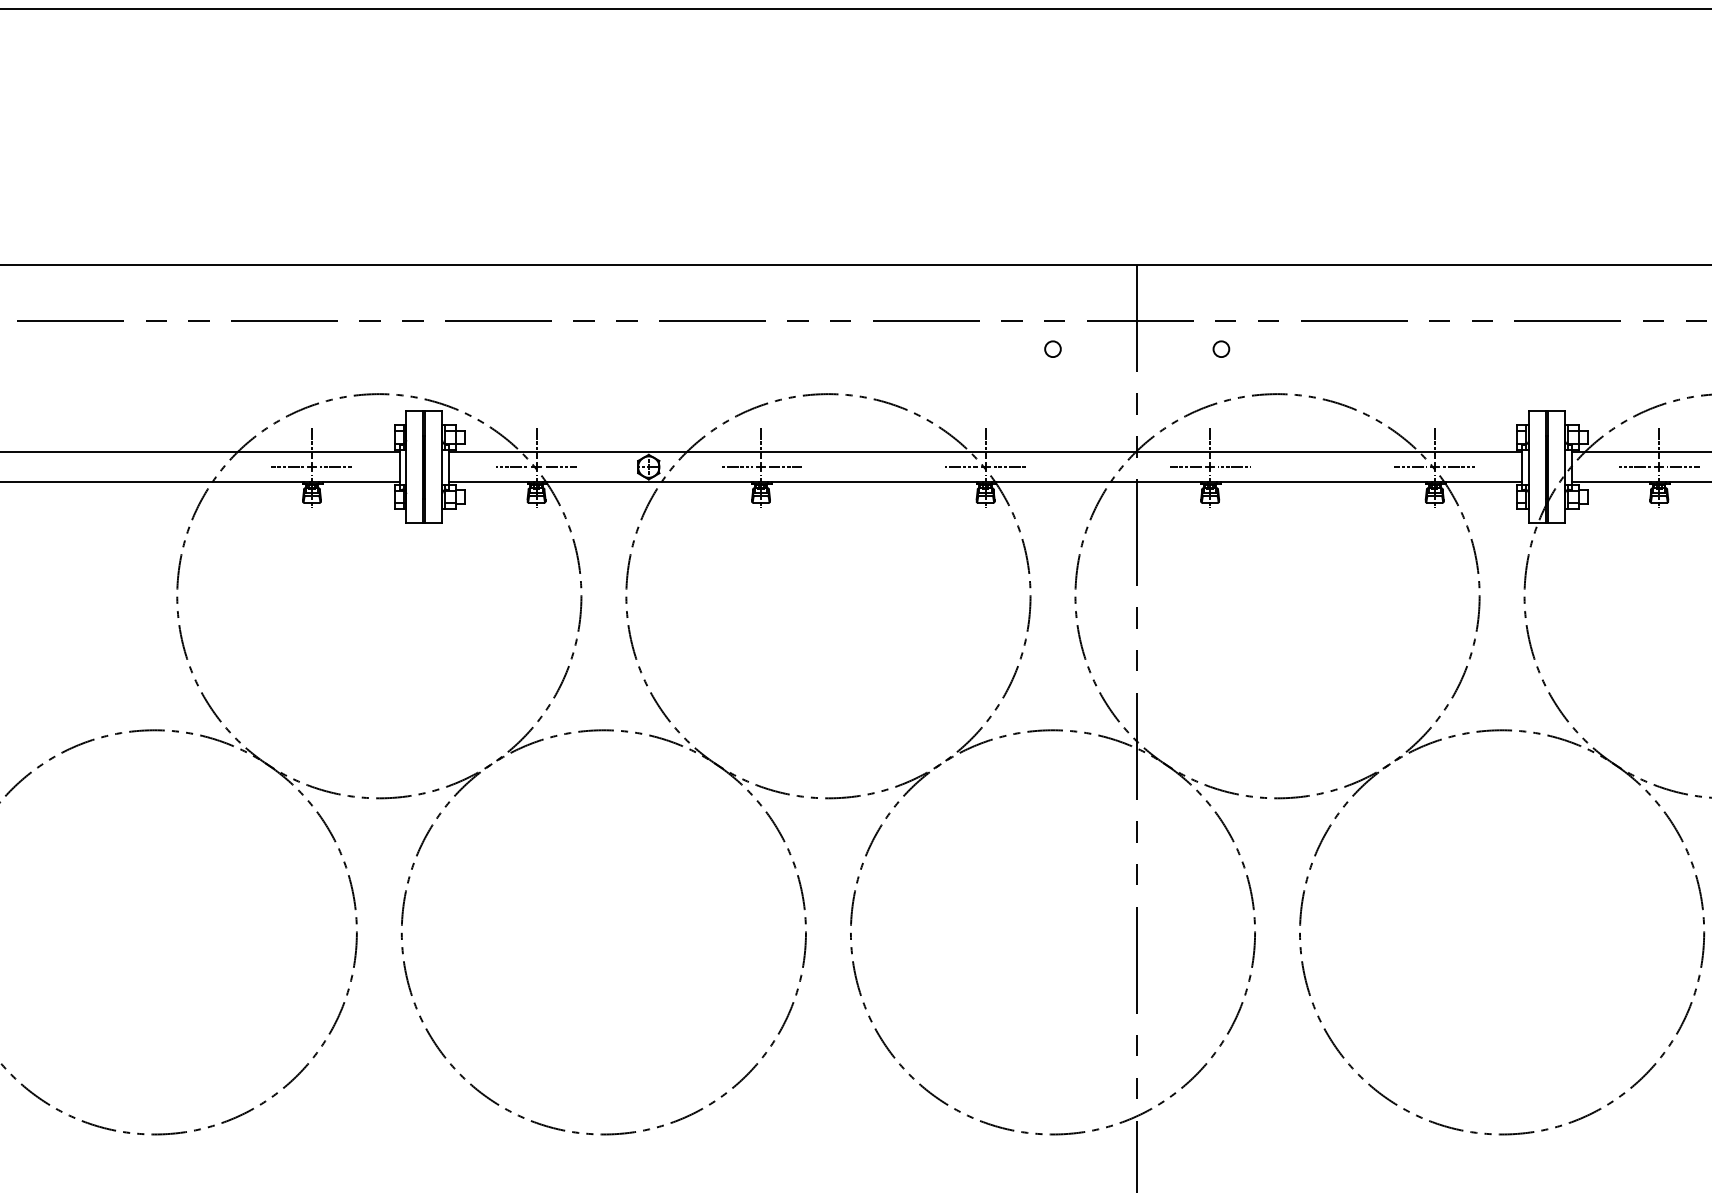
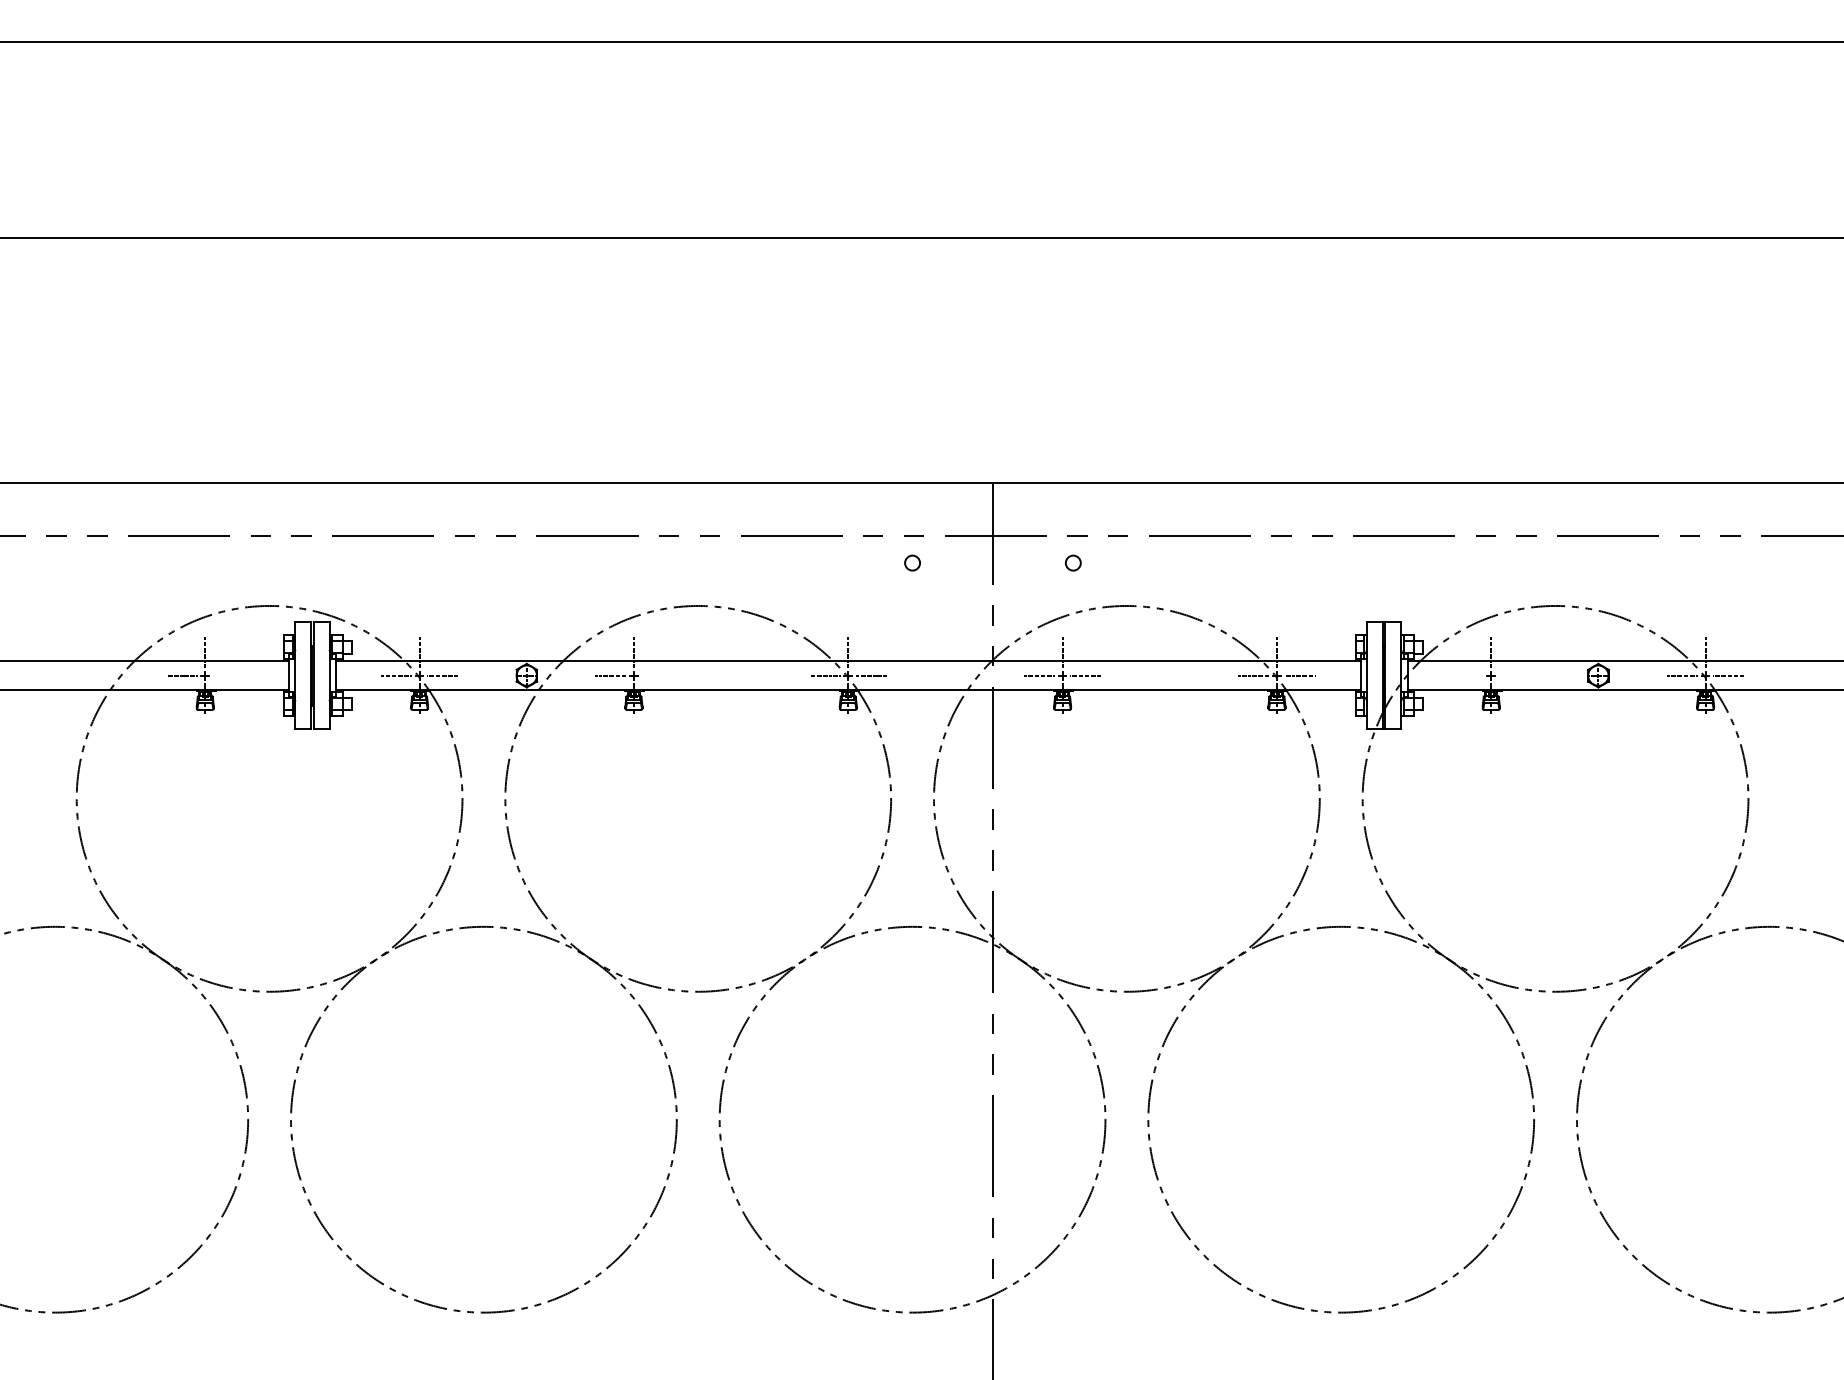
line: (336, 466) -> (228, 675), removed
line: (784, 466) -> (656, 675), removed
line: (1634, 466) -> (1467, 675), removed
line: (1683, 466) -> (1514, 675), removed

